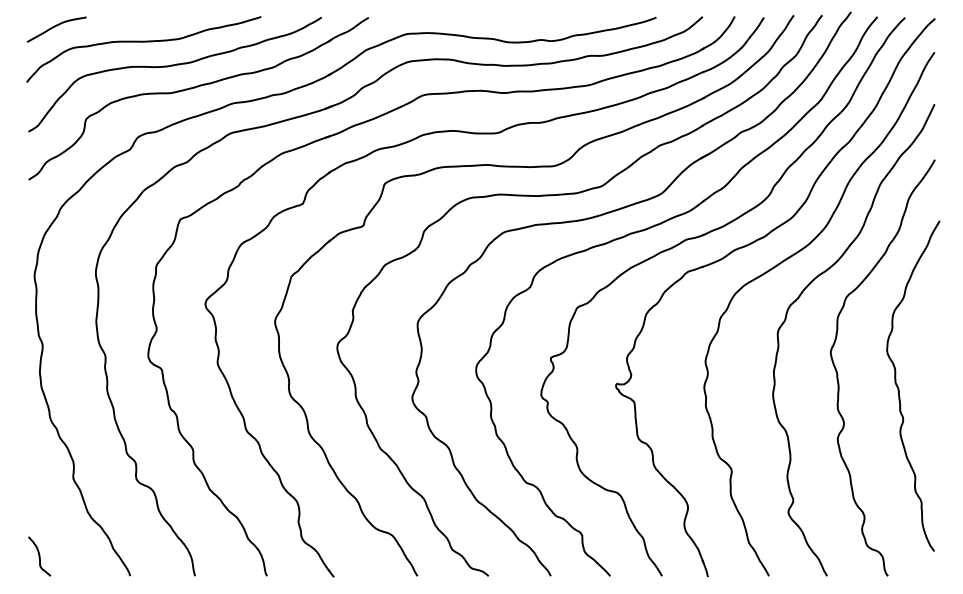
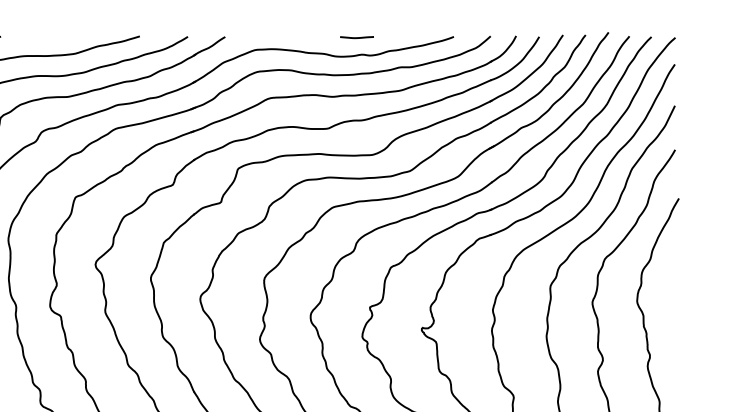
curve: (534, 18) -> (357, 37), added

